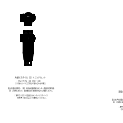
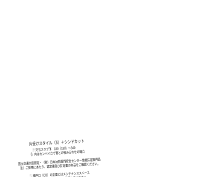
part: (27, 38) -> (47, 72), removed

